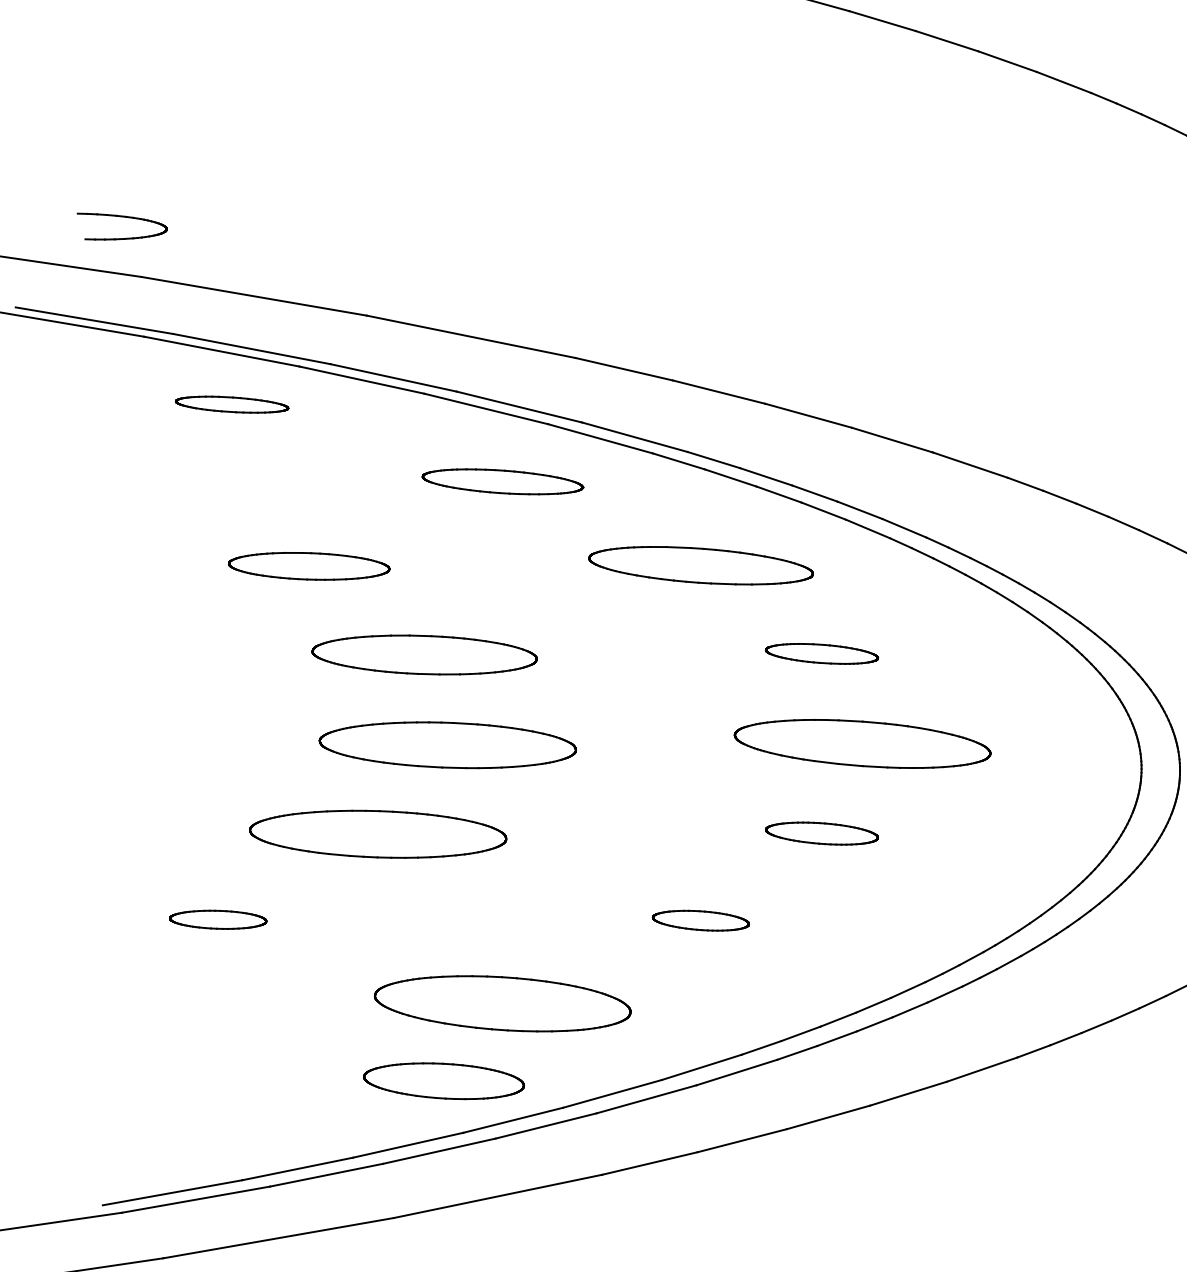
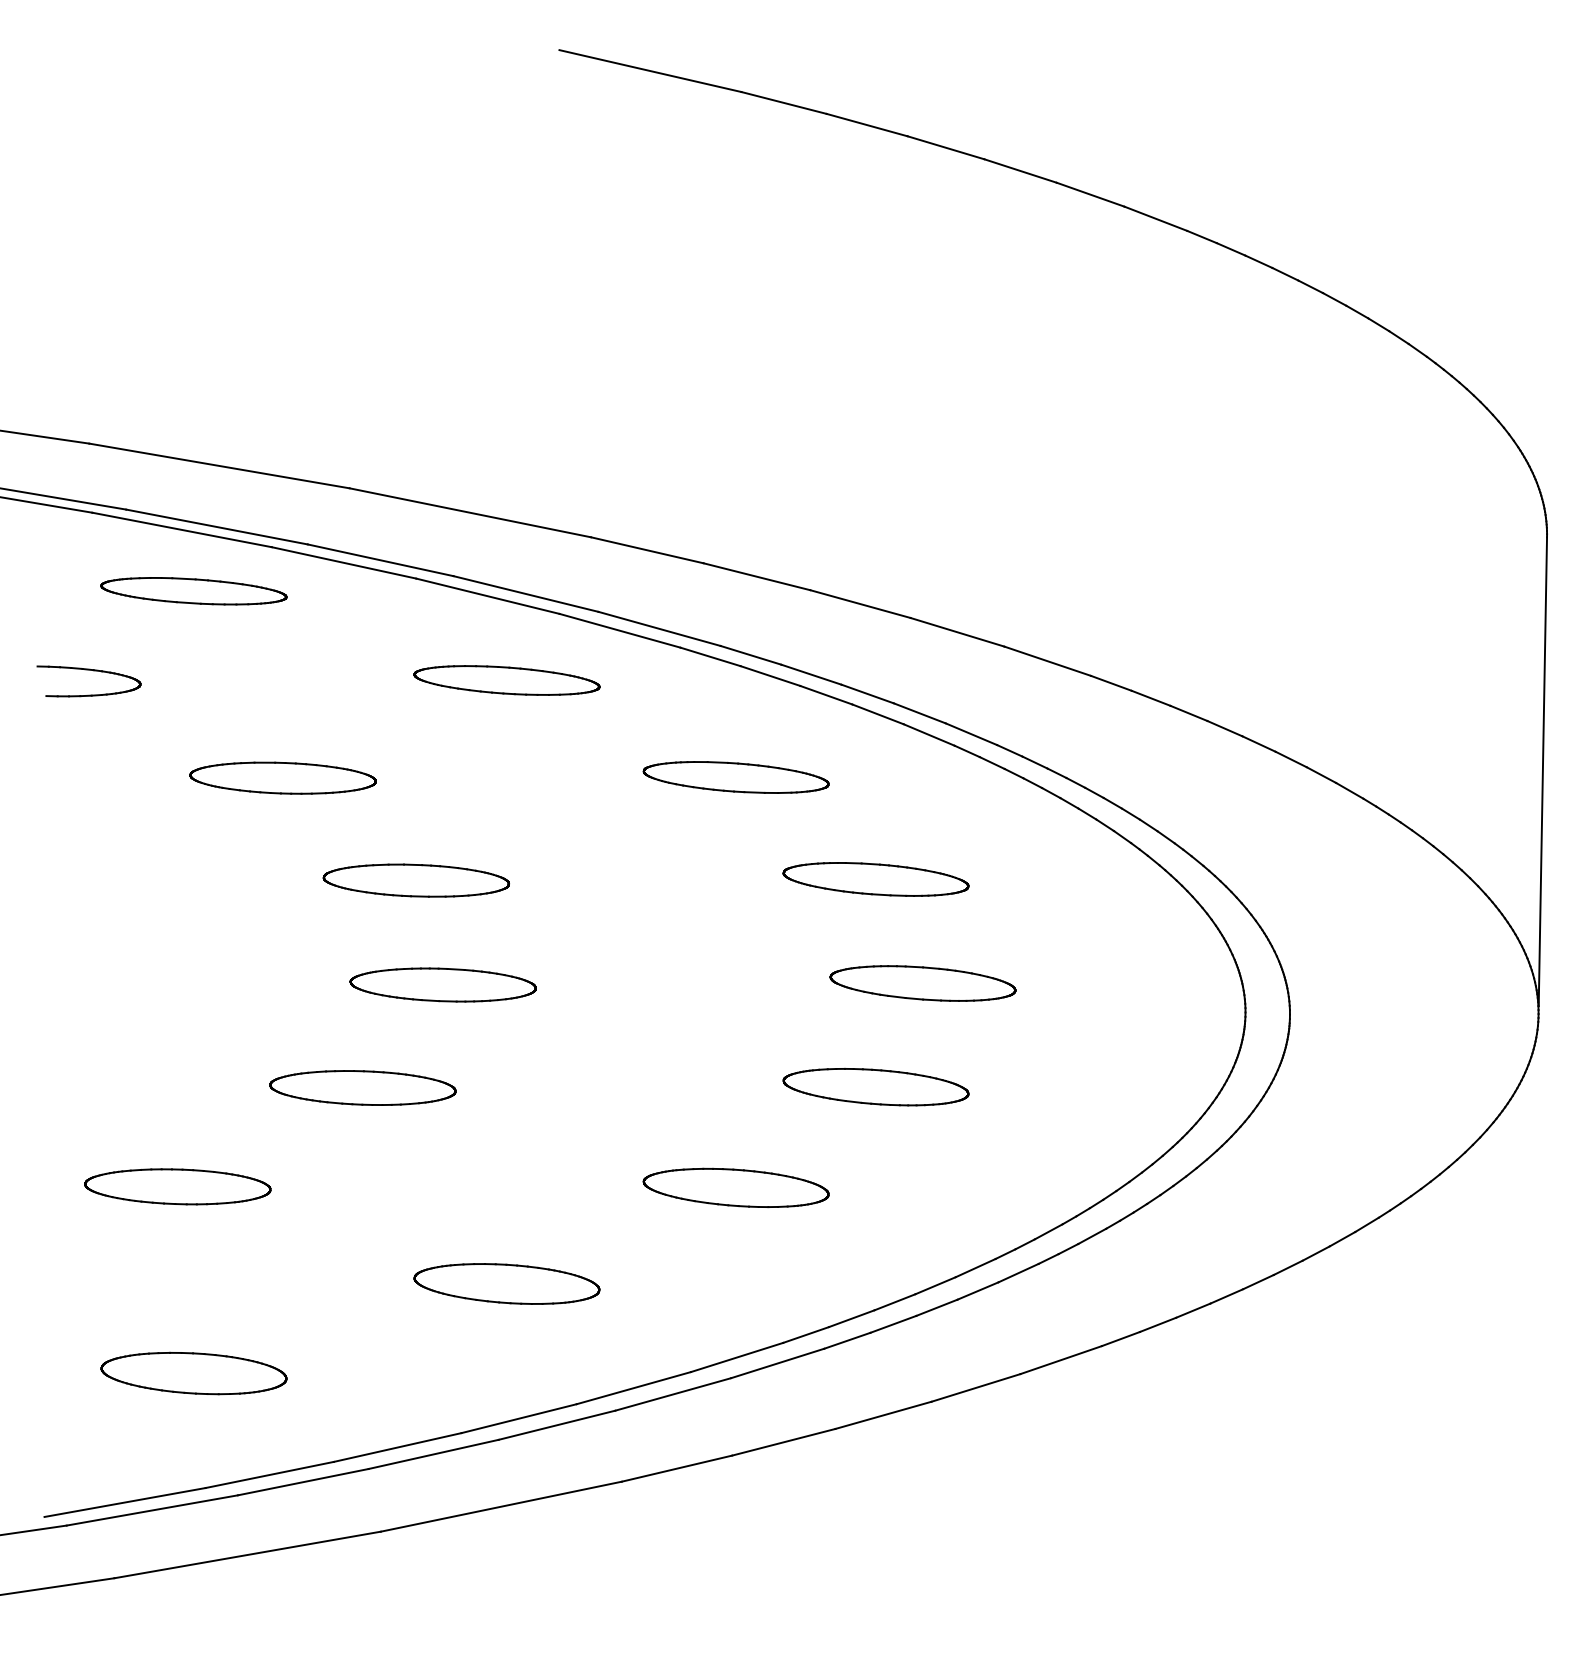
part: (121, 217) -> (88, 670), moved
part: (231, 404) -> (193, 591), size x1.43
part: (700, 565) -> (735, 777), size x0.71
part: (821, 653) -> (875, 879), size x1.43
part: (423, 654) -> (415, 880), size x0.71
part: (862, 743) -> (922, 983), size x0.62
part: (447, 744) -> (442, 984), size x0.62
part: (377, 833) -> (362, 1087), size x0.62
part: (821, 833) -> (875, 1087), size x1.43
part: (217, 919) -> (177, 1186), size x1.67
part: (700, 920) -> (735, 1187), size x1.67
part: (502, 1003) -> (506, 1283), size x0.62
part: (443, 1081) -> (193, 1373), moved

